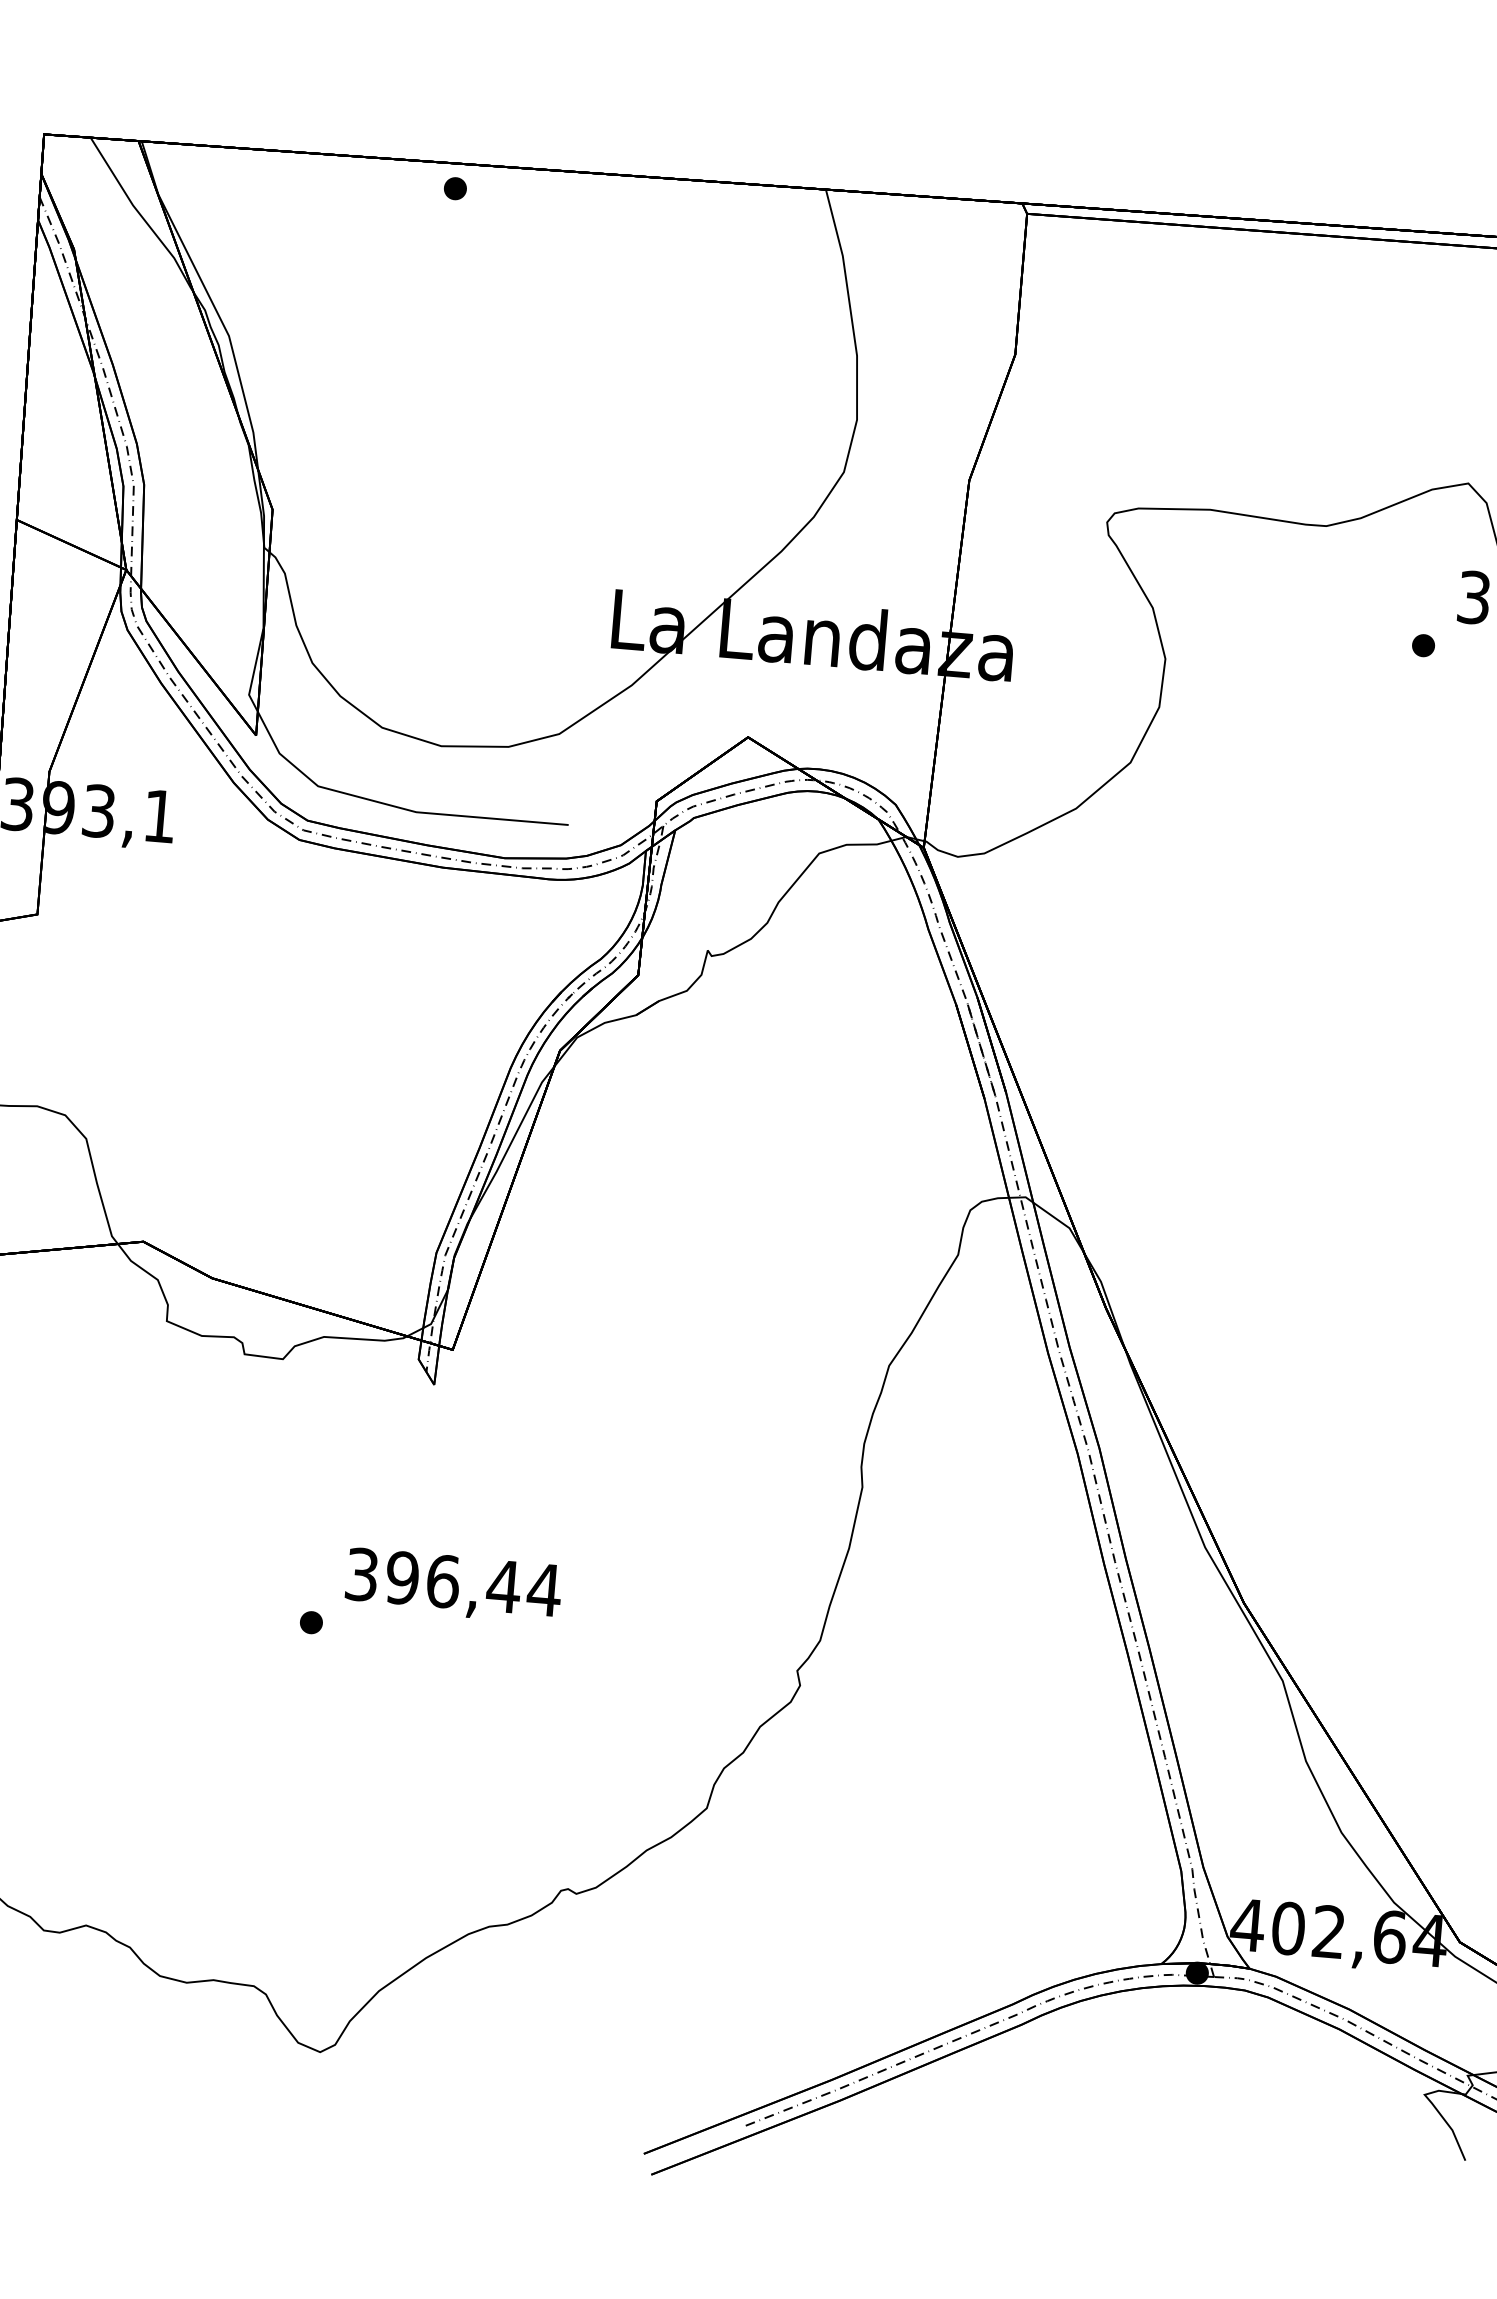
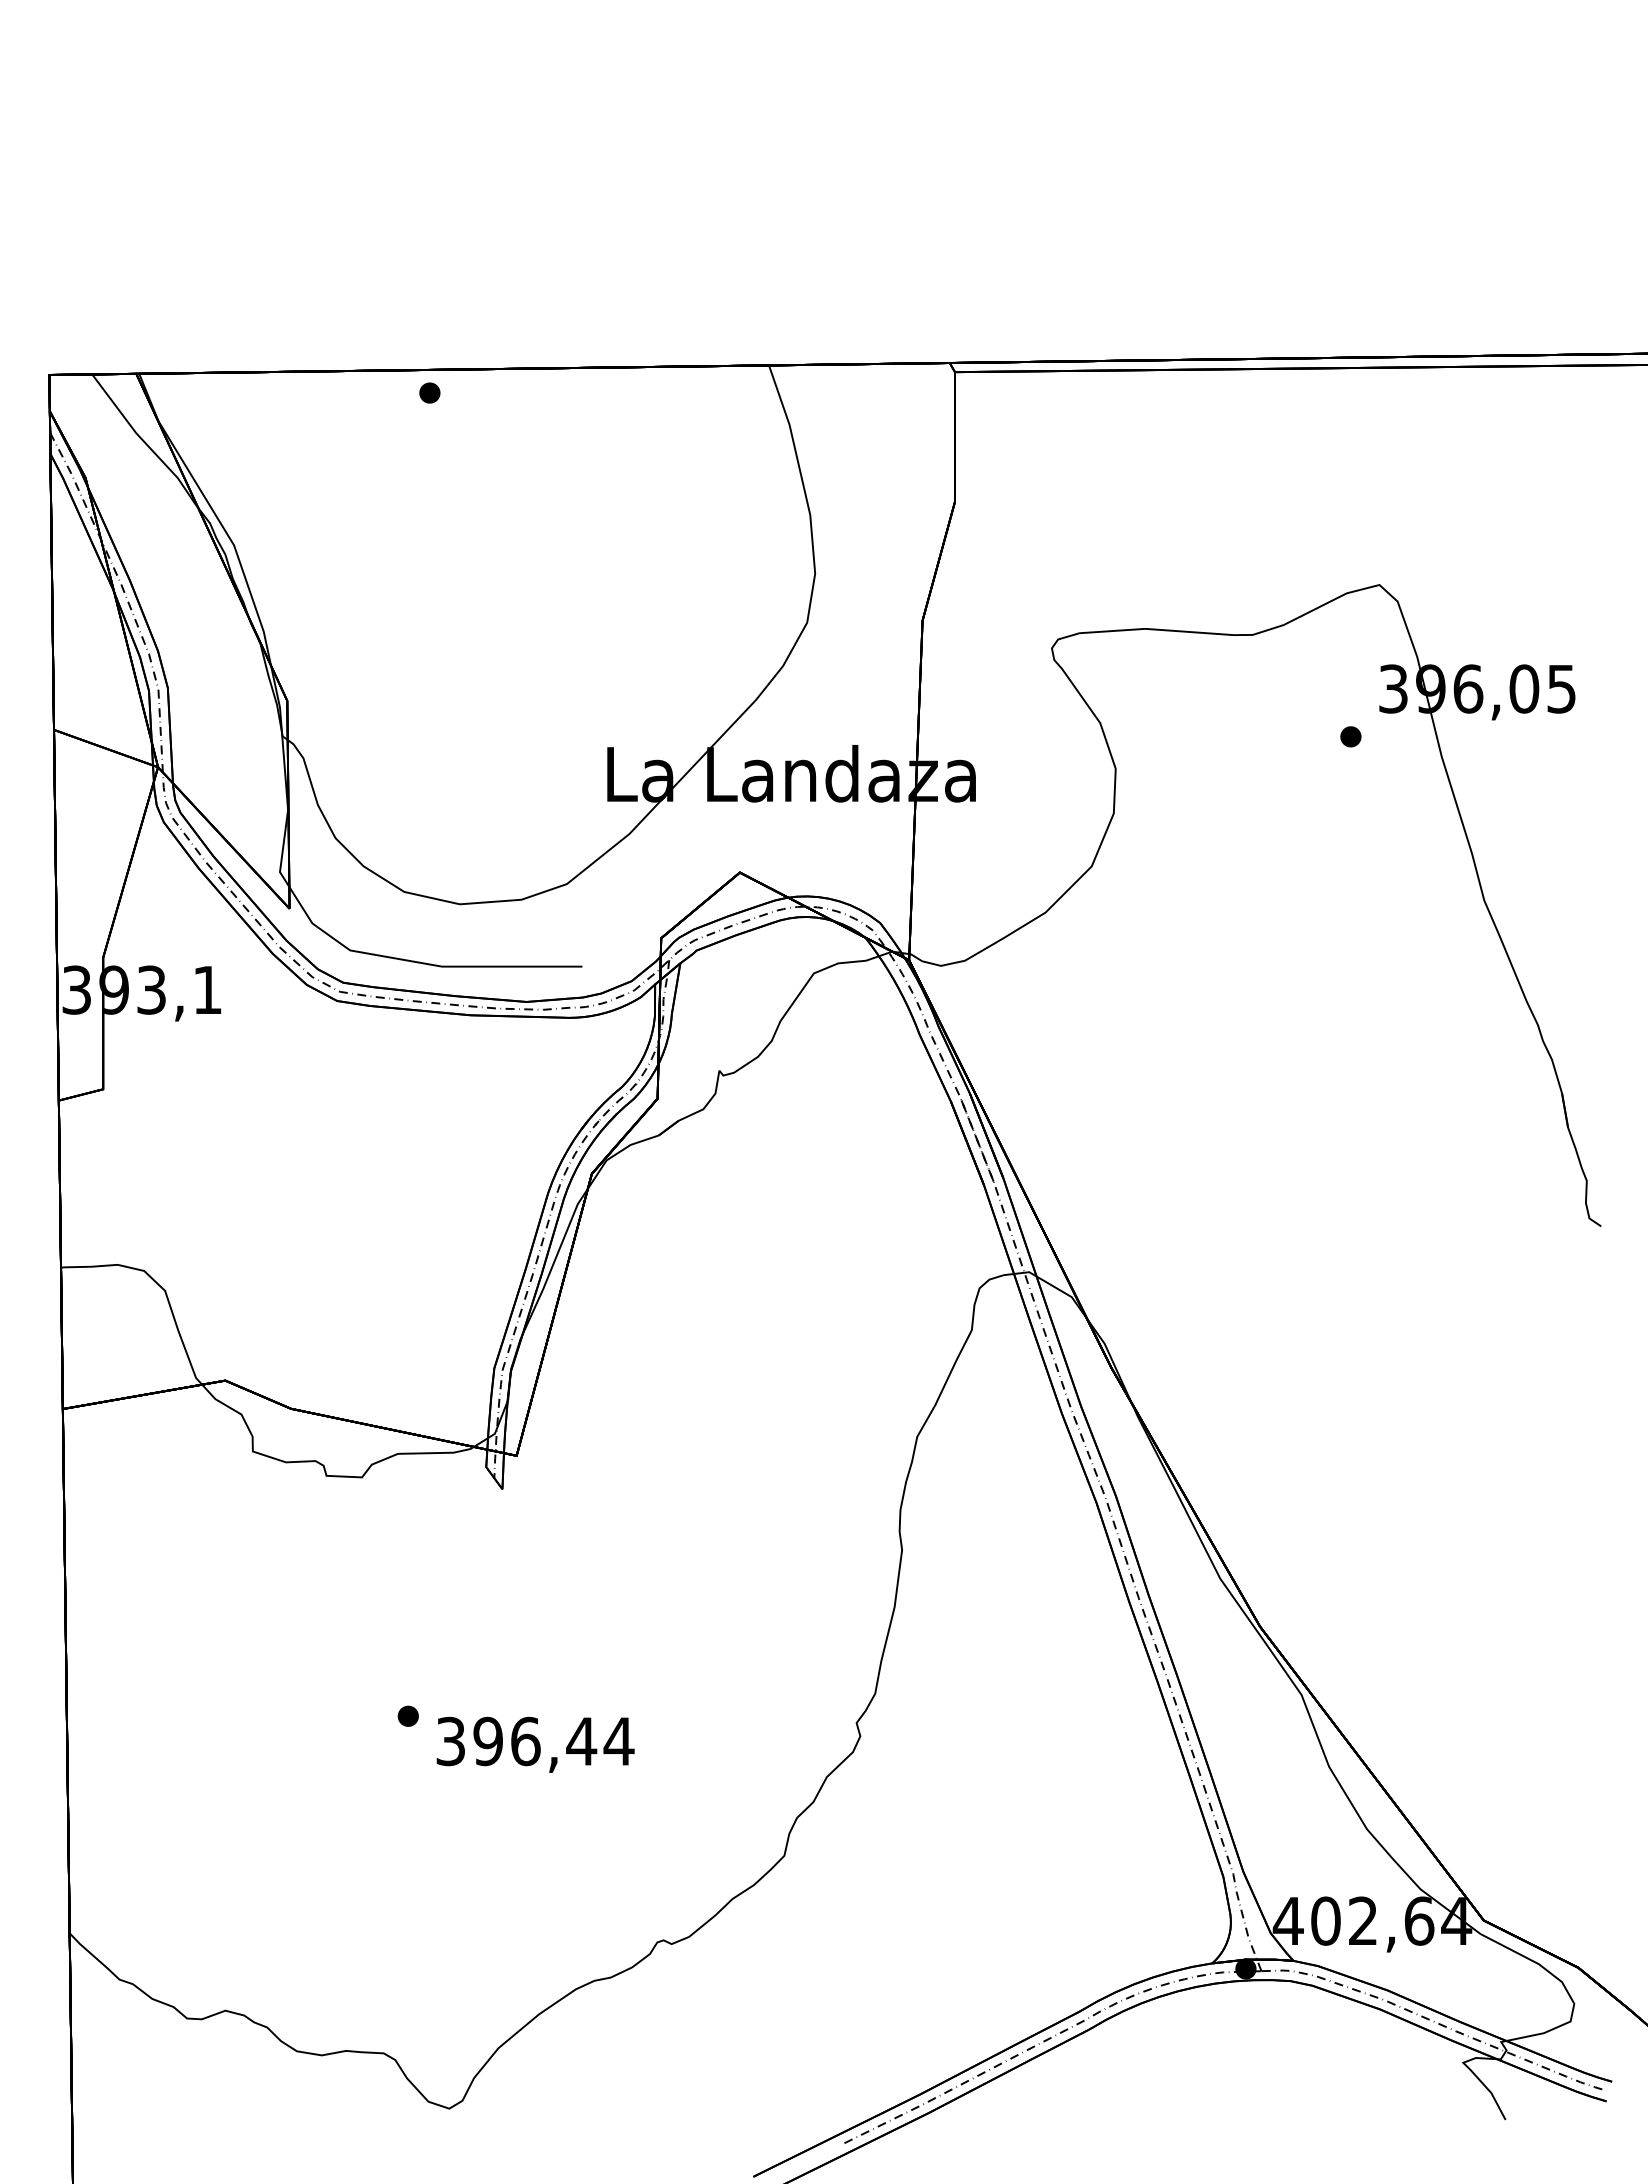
text: (453, 1585) -> (535, 1744), moved

